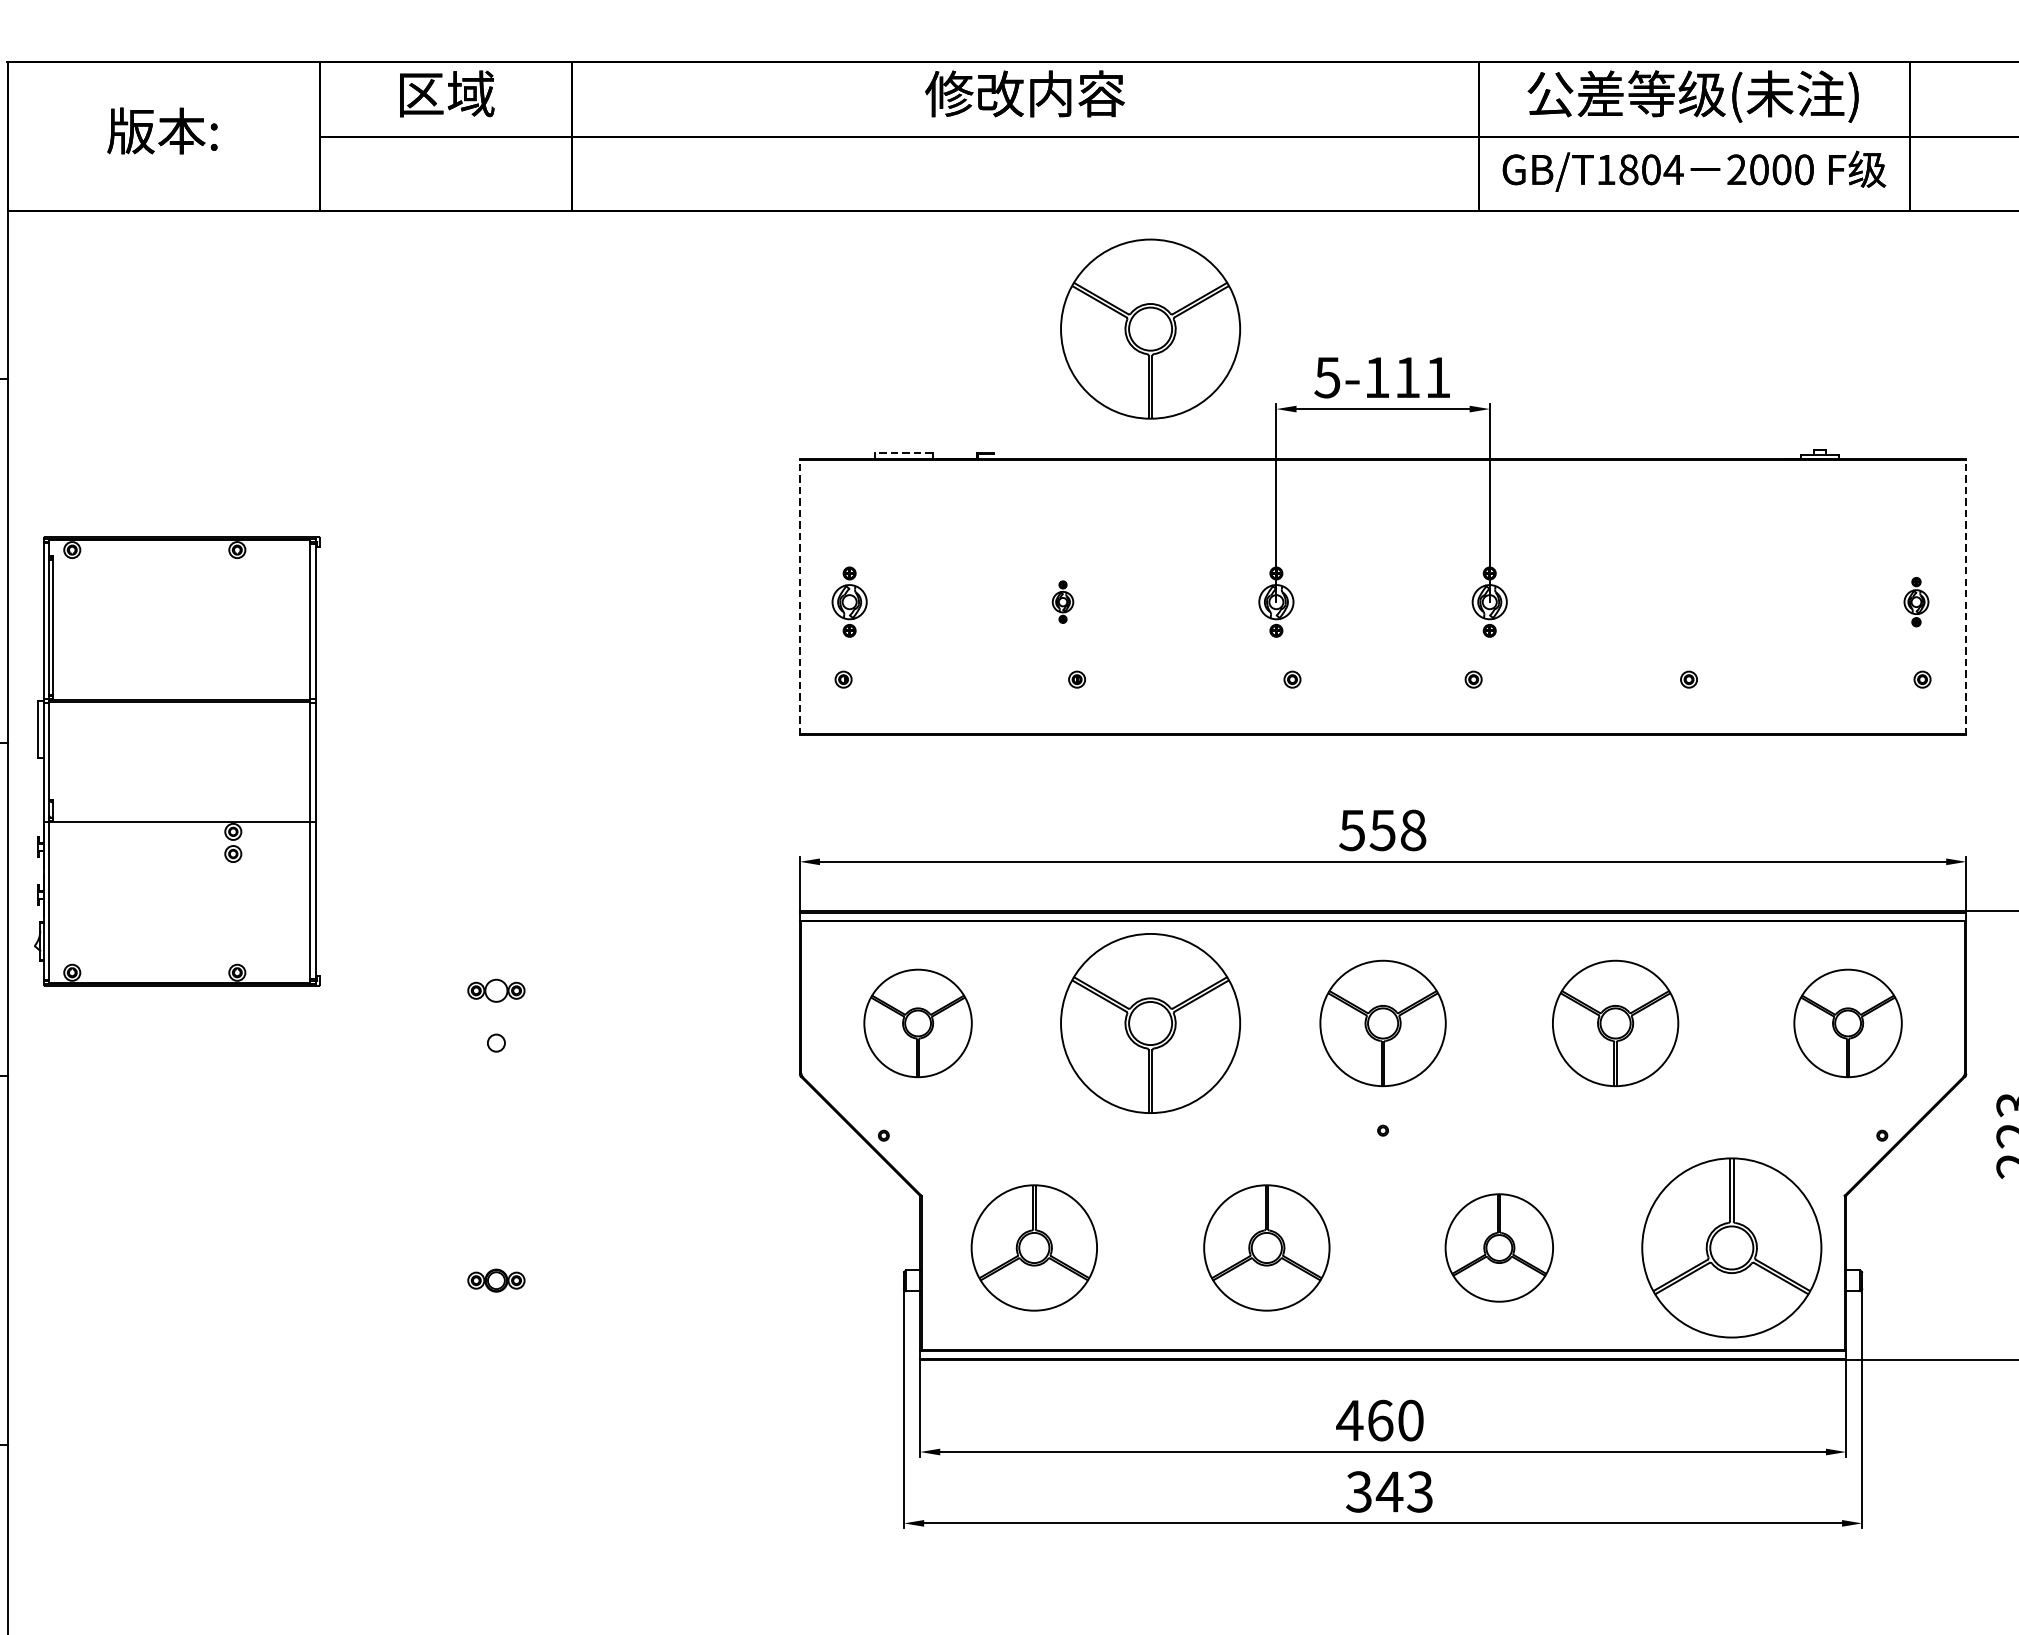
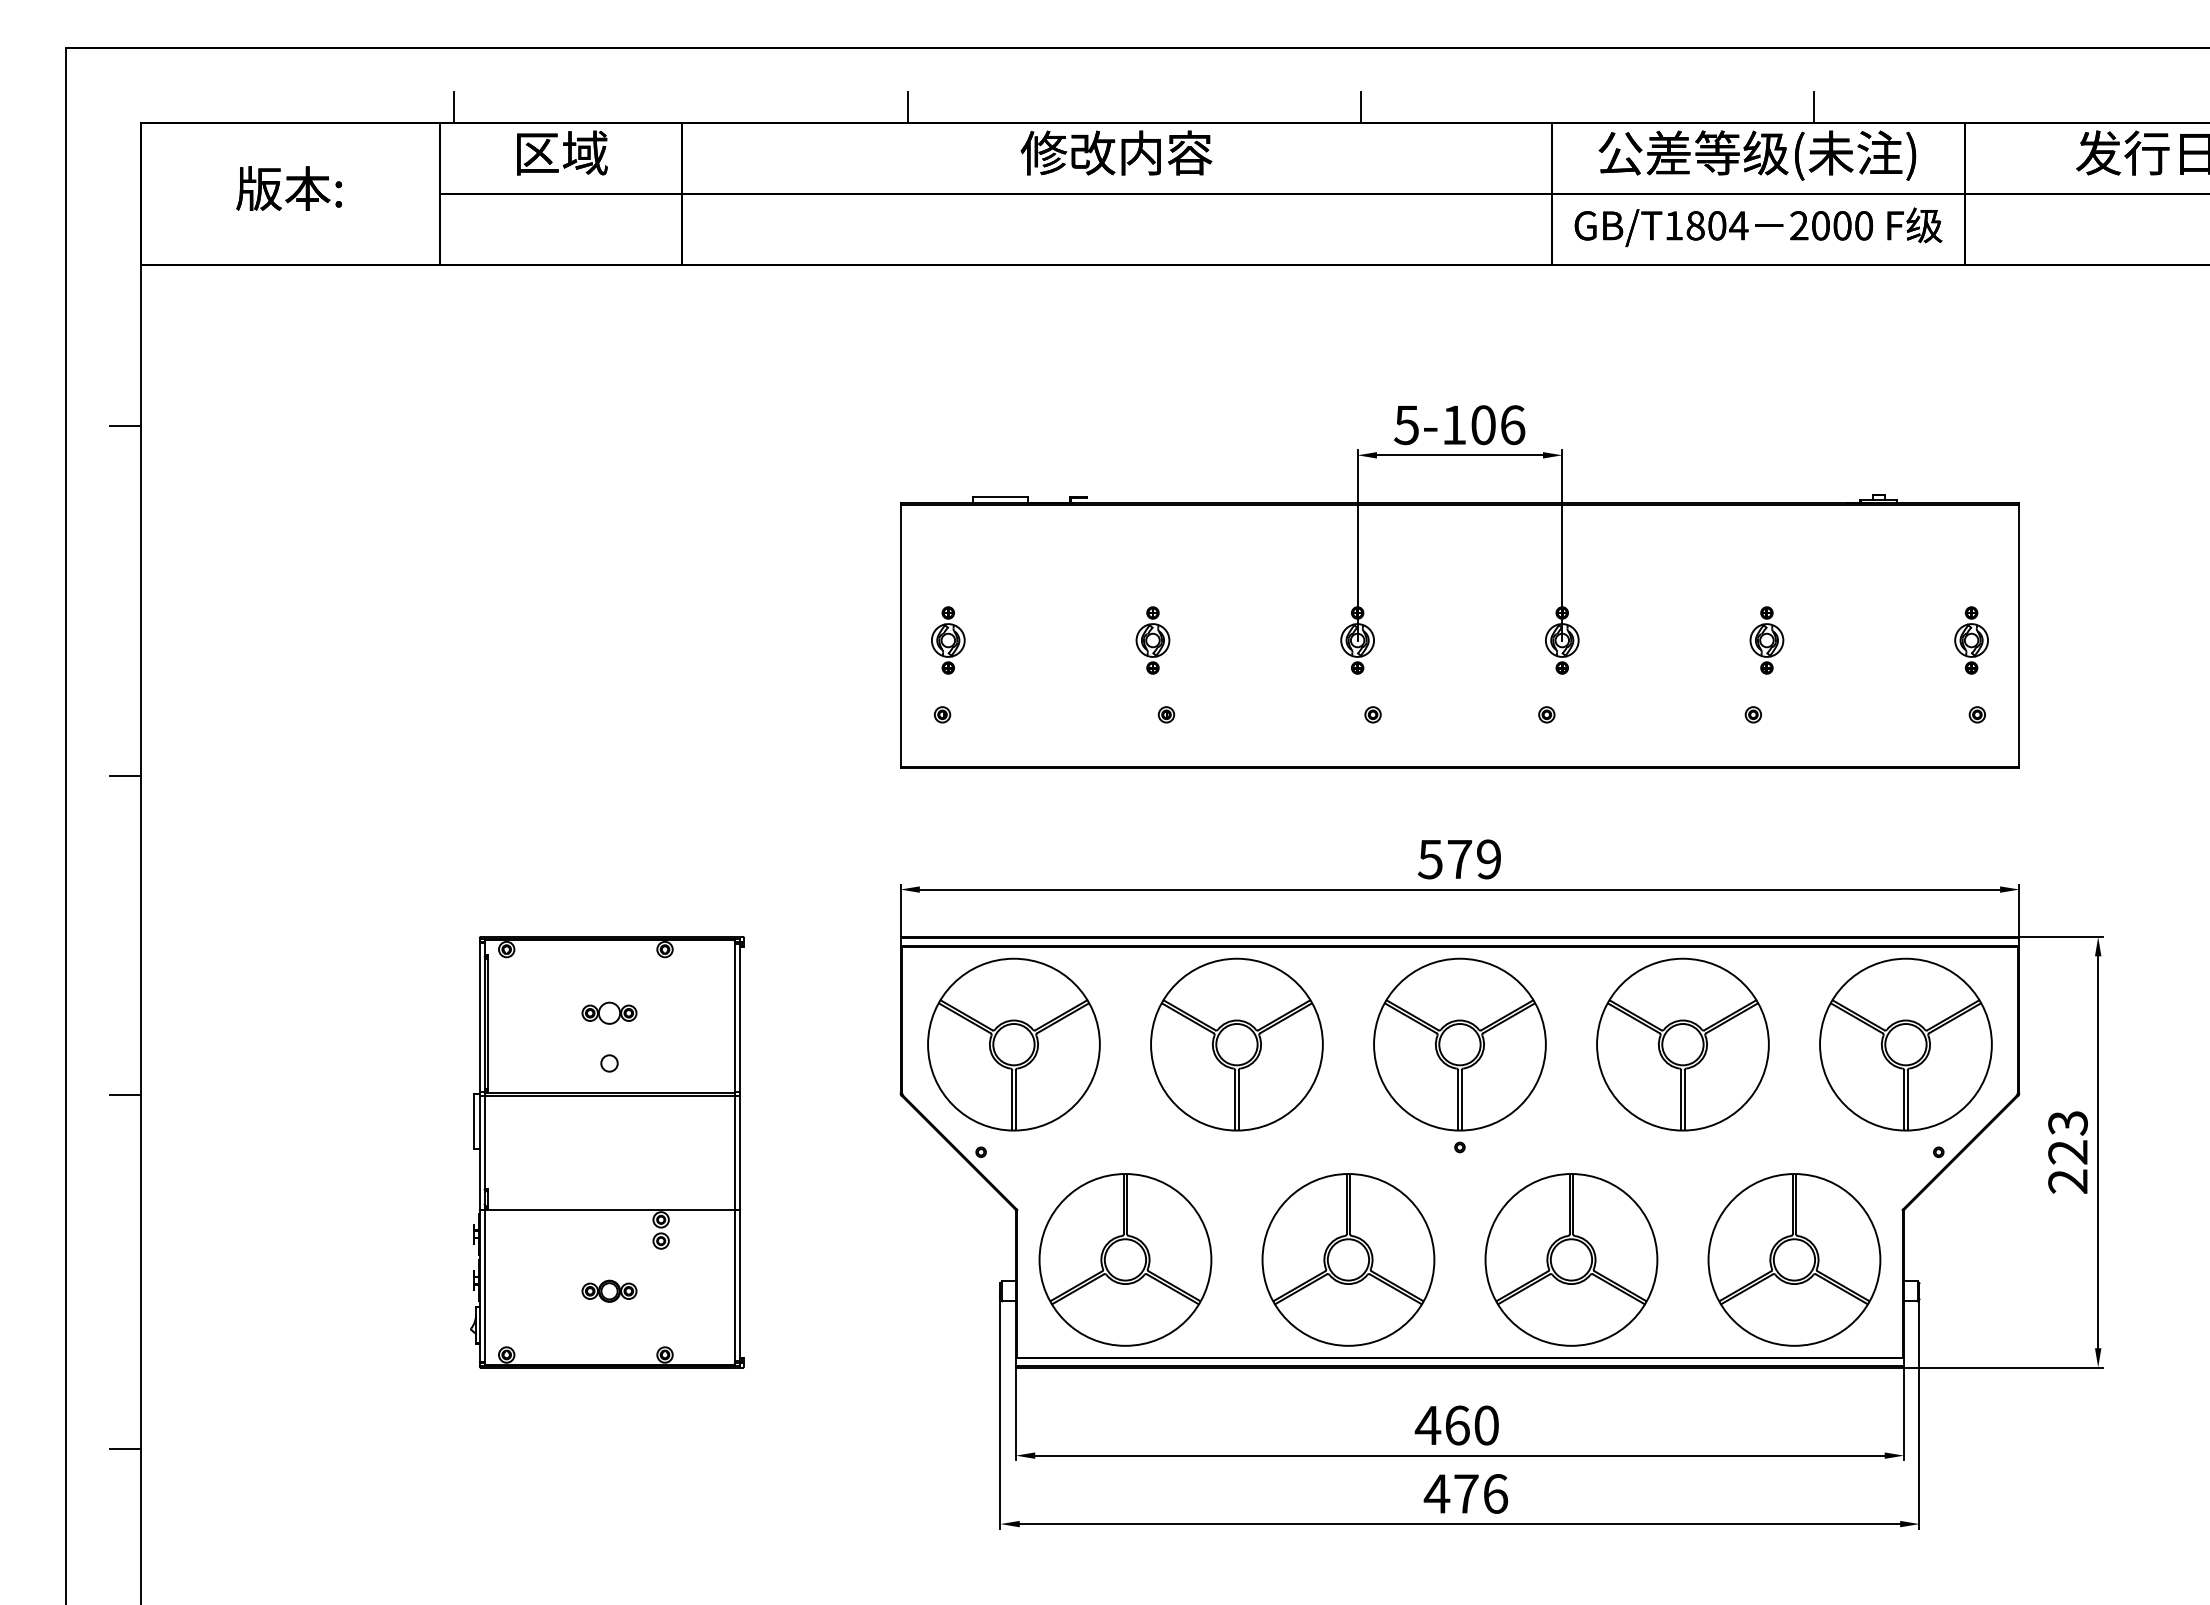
line: (334, 46) -> (454, 107), added
line: (807, 46) -> (907, 107), added
line: (1279, 46) -> (1360, 107), added
line: (1752, 46) -> (1814, 107), added
part: (1150, 328) -> (1236, 378), removed
text: (1423, 377) -> (1498, 425), 5-111 -> 5-106
line: (903, 453) -> (999, 497), dashed -> solid
line: (799, 596) -> (900, 635), dashed -> solid
line: (1966, 596) -> (2019, 635), dashed -> solid
part: (1062, 602) -> (1152, 640), size x1.67
part: (1702, 602) -> (1766, 640), added
part: (1916, 602) -> (1971, 640), size x1.43
part: (177, 761) -> (607, 1152), moved
text: (1398, 830) -> (1474, 859), 558 -> 579
part: (917, 1023) -> (1013, 1044), size x1.67
part: (1382, 1023) -> (1459, 1044), size x1.43
part: (1615, 1023) -> (1682, 1044), size x1.43
part: (1847, 1023) -> (1905, 1044), size x1.67
part: (1034, 1247) -> (1125, 1259), size x1.43
part: (1266, 1247) -> (1348, 1259), size x1.43
part: (1499, 1247) -> (1571, 1259), size x1.67
text: (1388, 1491) -> (1465, 1493), 343 -> 476

